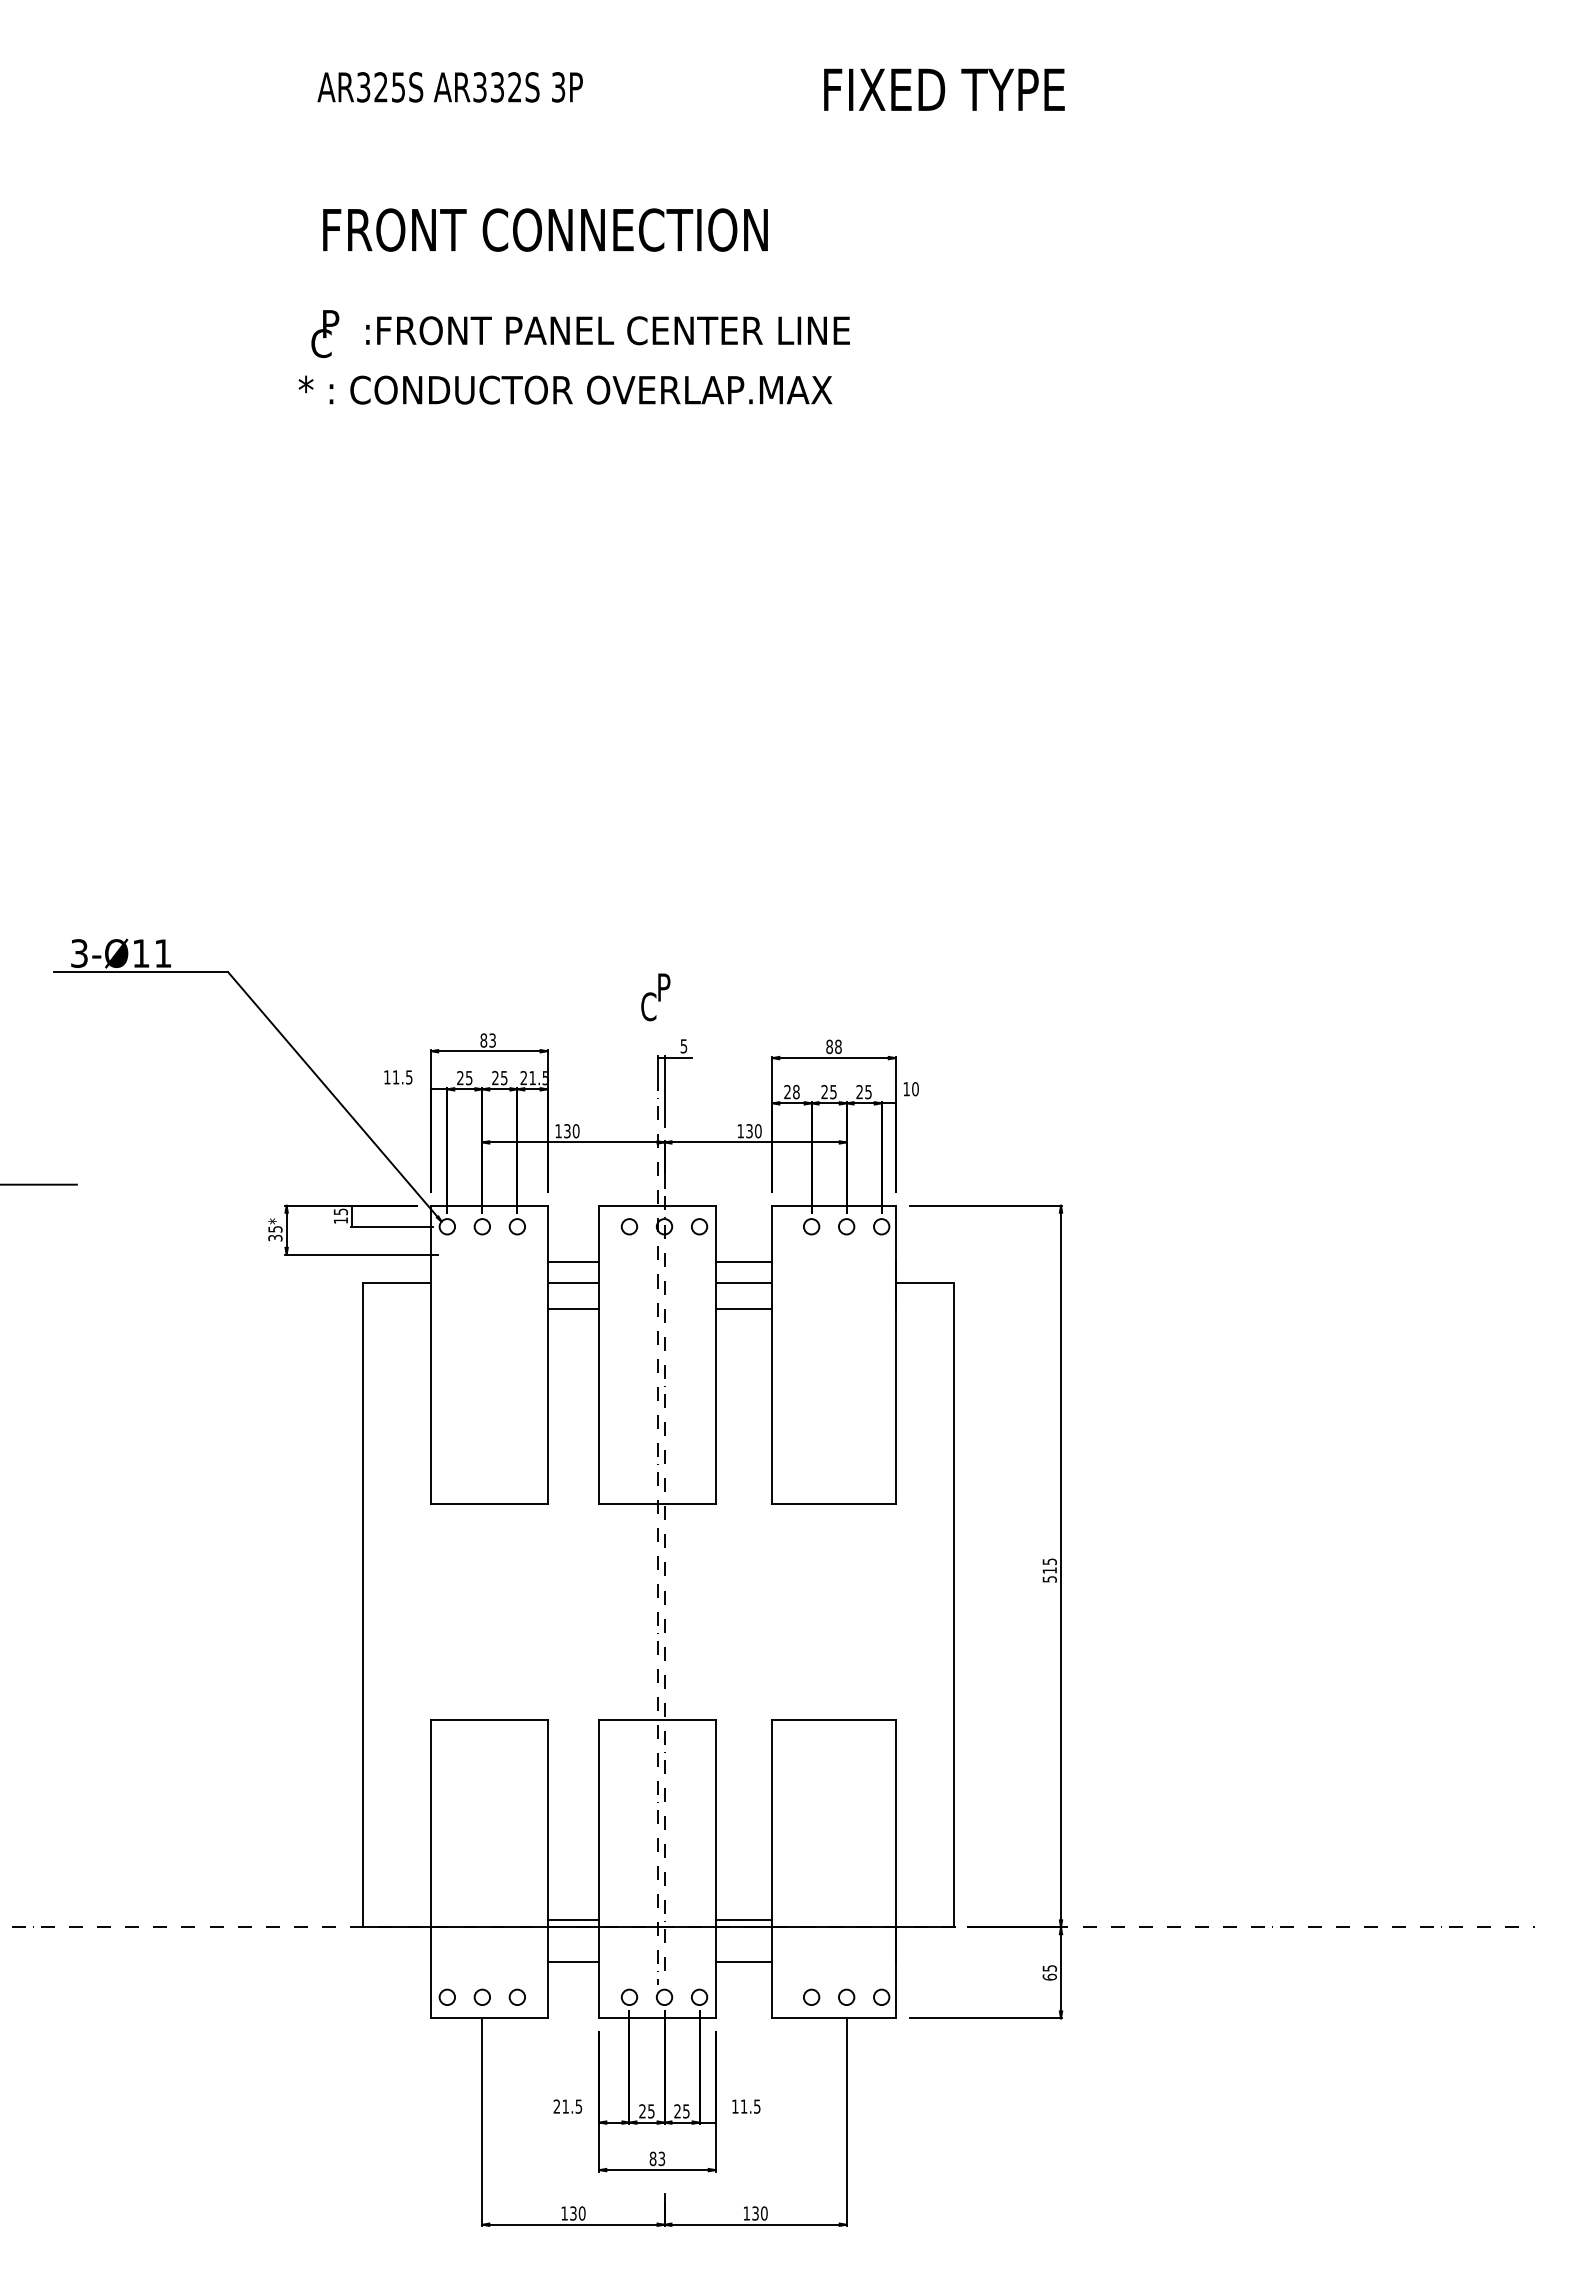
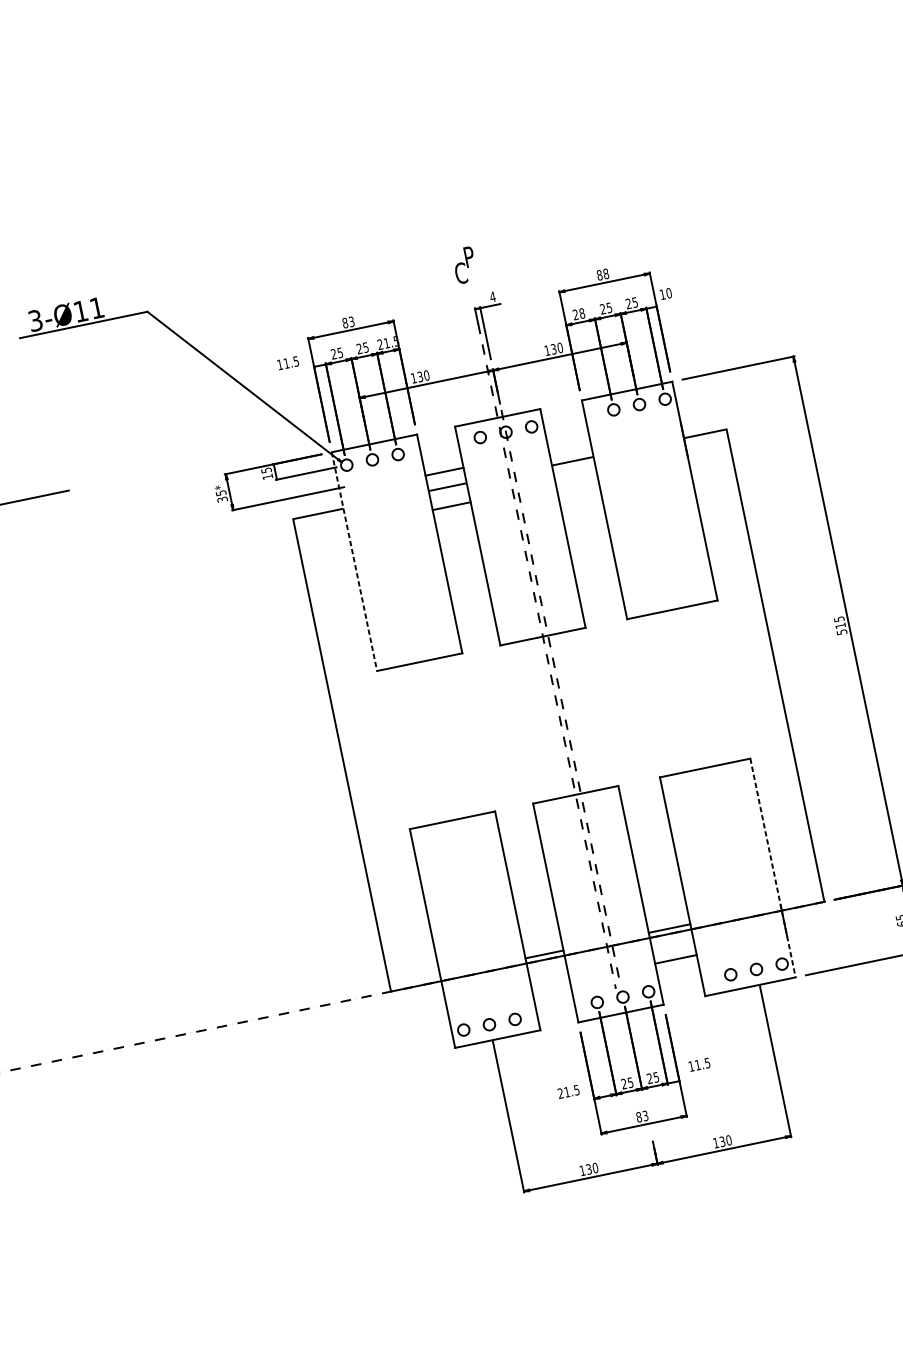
text: (683, 1046) -> (492, 297), 5 -> 4
line: (743, 1261) -> (569, 445), removed
line: (743, 1308) -> (576, 480), removed
line: (431, 1355) -> (354, 561), solid -> dashed
line: (895, 1869) -> (772, 868), solid -> dashed
line: (573, 1962) -> (550, 985), removed

